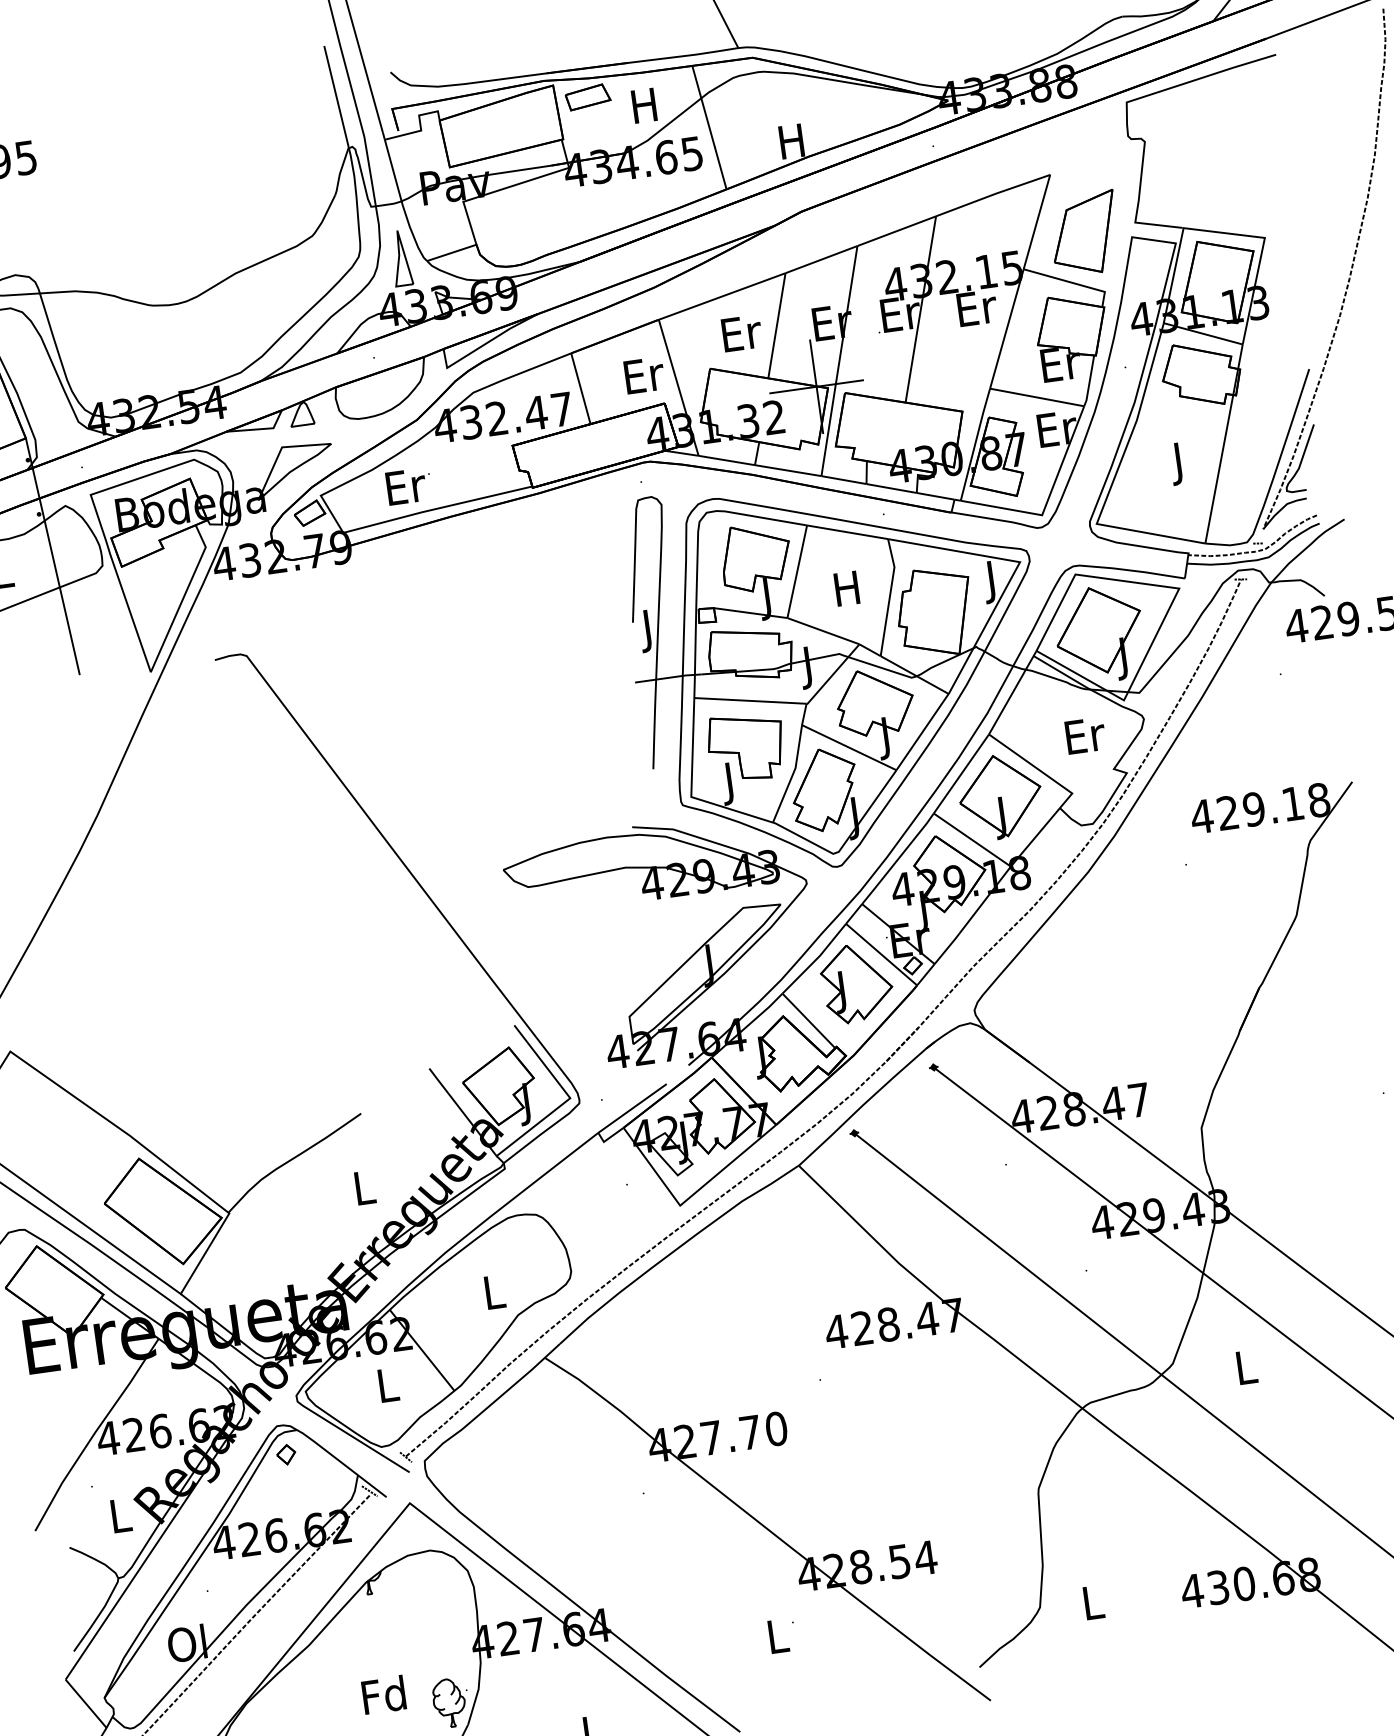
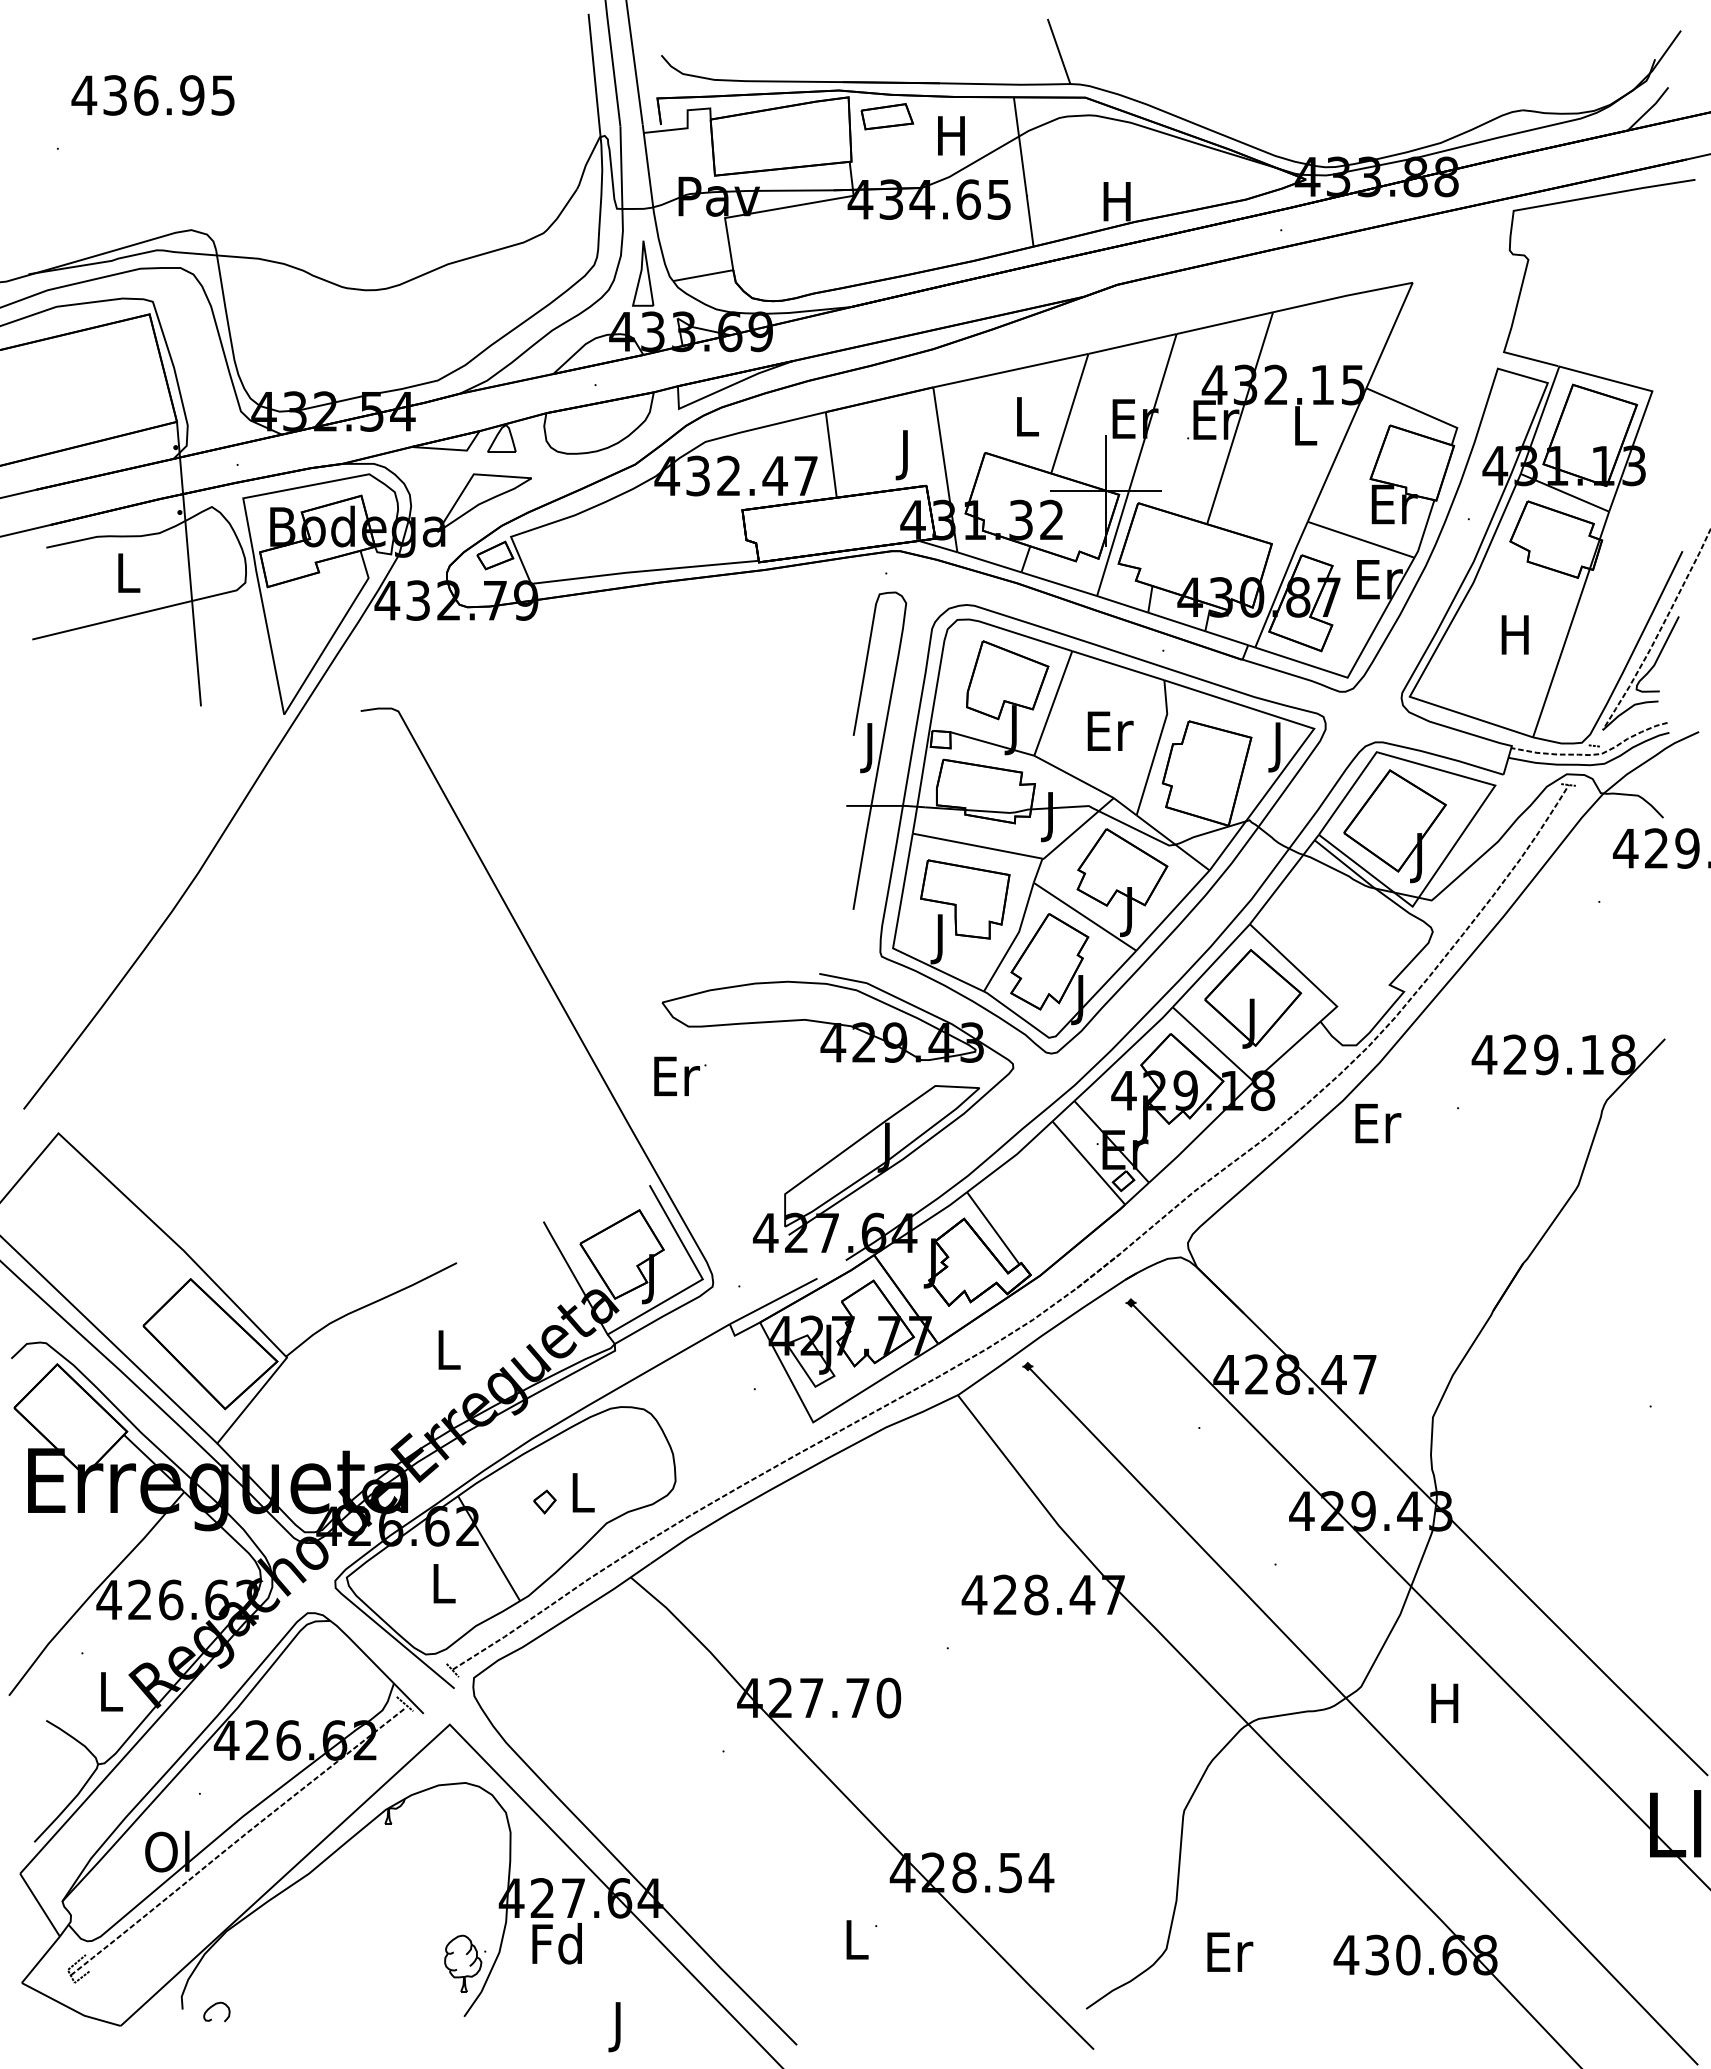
part: (1084, 234) -> (1443, 357), removed
text: (977, 307) -> (1306, 425), Er -> L
text: (742, 333) -> (1028, 416), Er -> L
text: (645, 380) -> (907, 455), Er -> J
text: (1178, 464) -> (1514, 640), J -> H
text: (409, 485) -> (680, 1075), moved
text: (848, 587) -> (1110, 730), H -> Er
text: (1085, 735) -> (1378, 1123), moved
part: (857, 983) -> (1055, 1192), removed
text: (1245, 1366) -> (1444, 1702), L -> H
part: (285, 1454) -> (544, 1501), moved
text: (1094, 1601) -> (1230, 1951), L -> Er
text: (383, 1694) -> (556, 1943), moved

